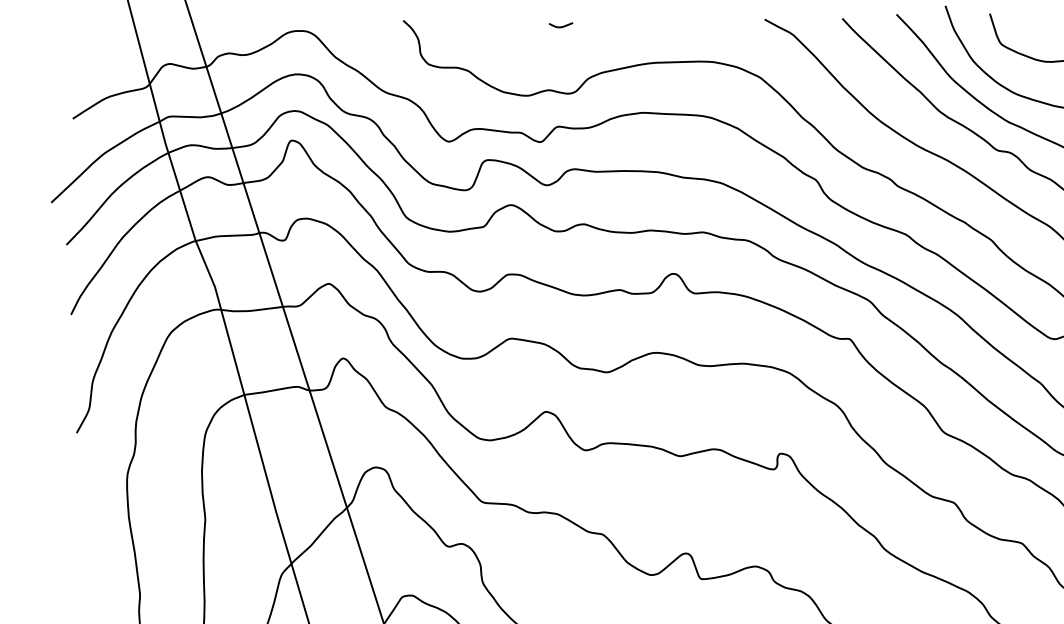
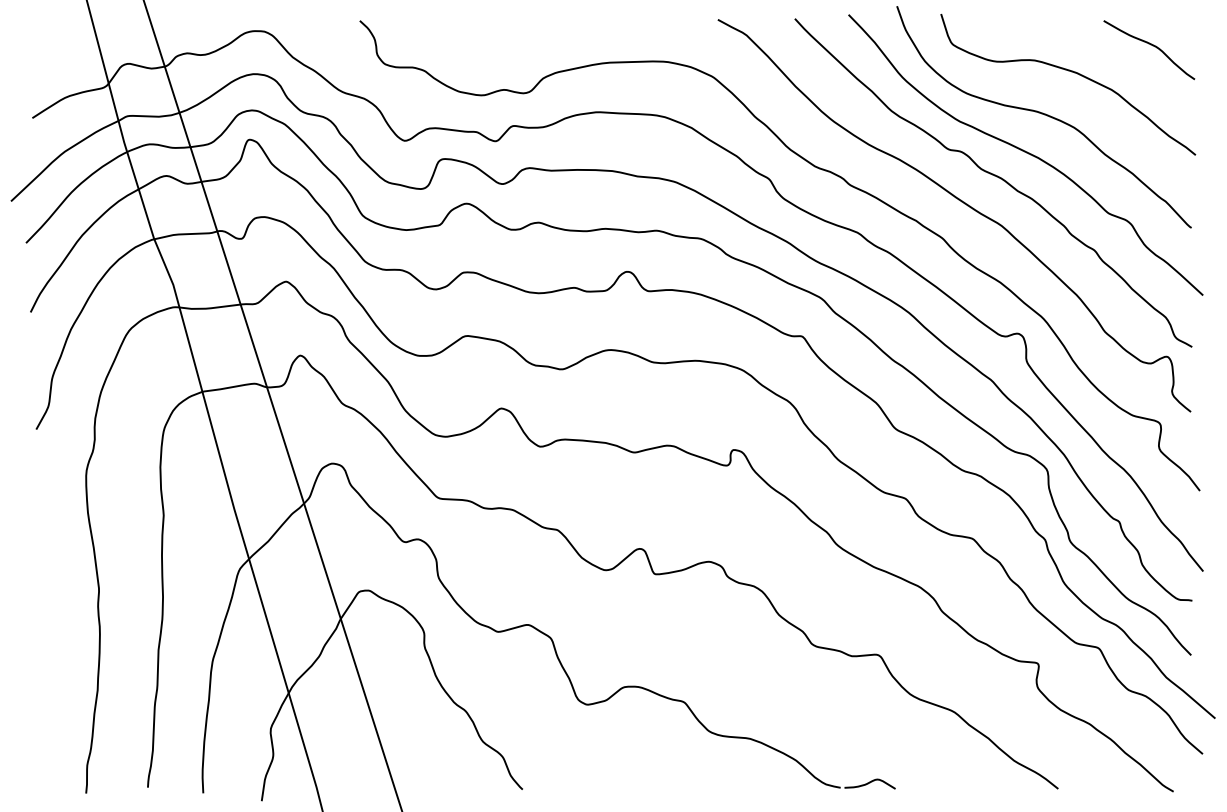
curve: (561, 26) -> (516, 26), removed

